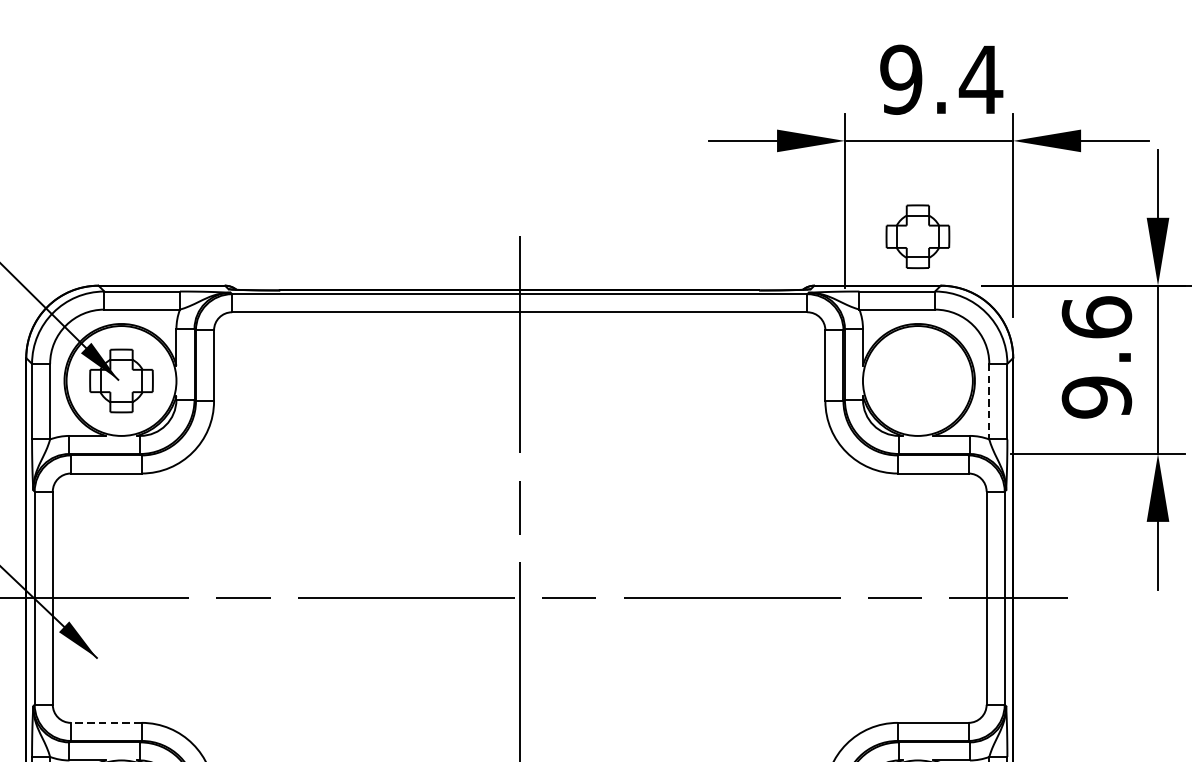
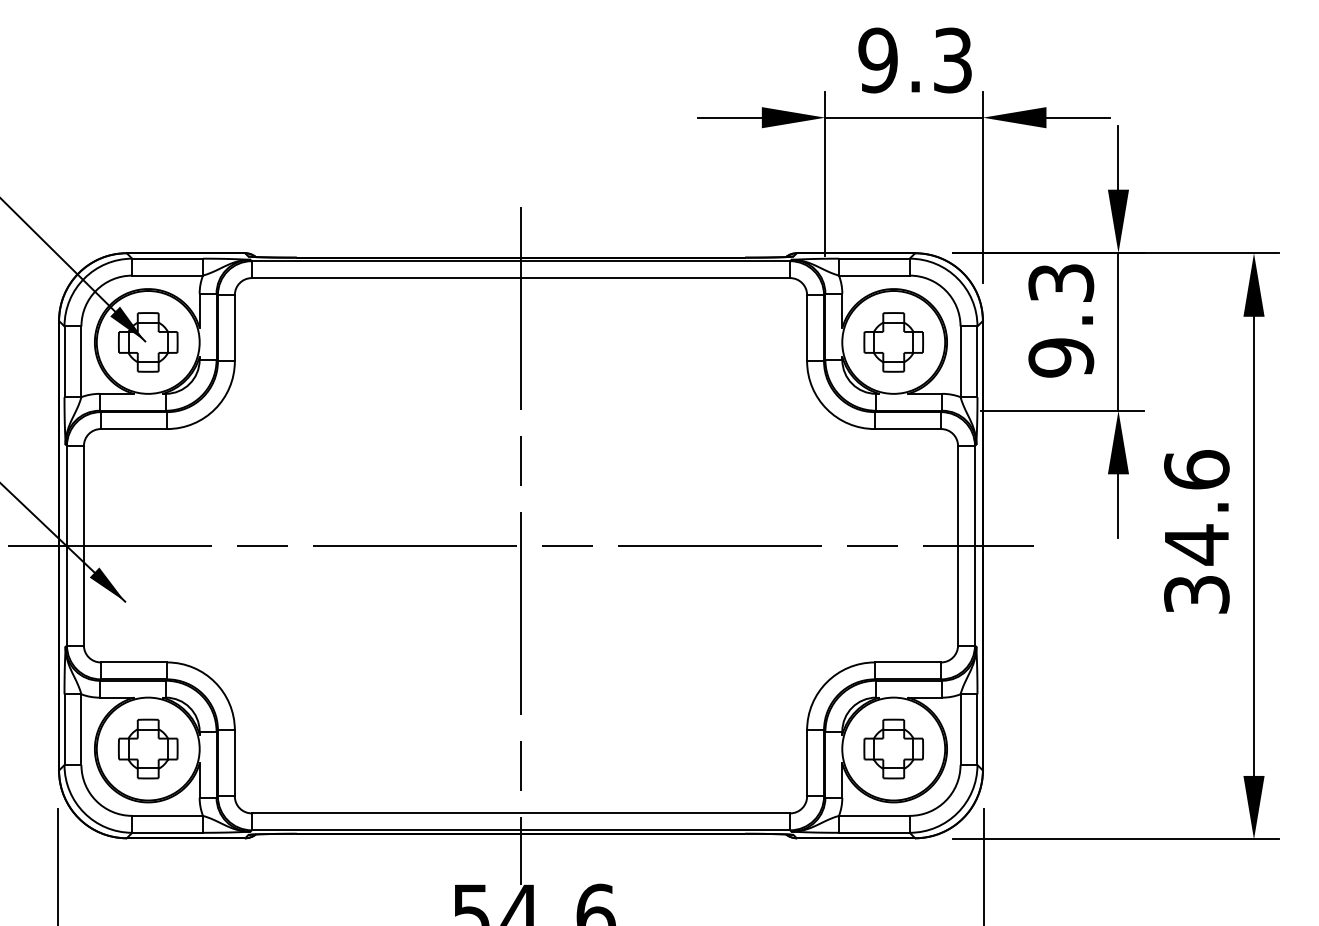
text: (980, 79) -> (952, 60), 9.4 -> 9.3
part: (917, 236) -> (893, 342), moved
text: (1097, 316) -> (1061, 282), 9.6 -> 9.3
line: (989, 402) -> (960, 362), dashed -> solid
line: (105, 722) -> (133, 662), dashed -> solid

